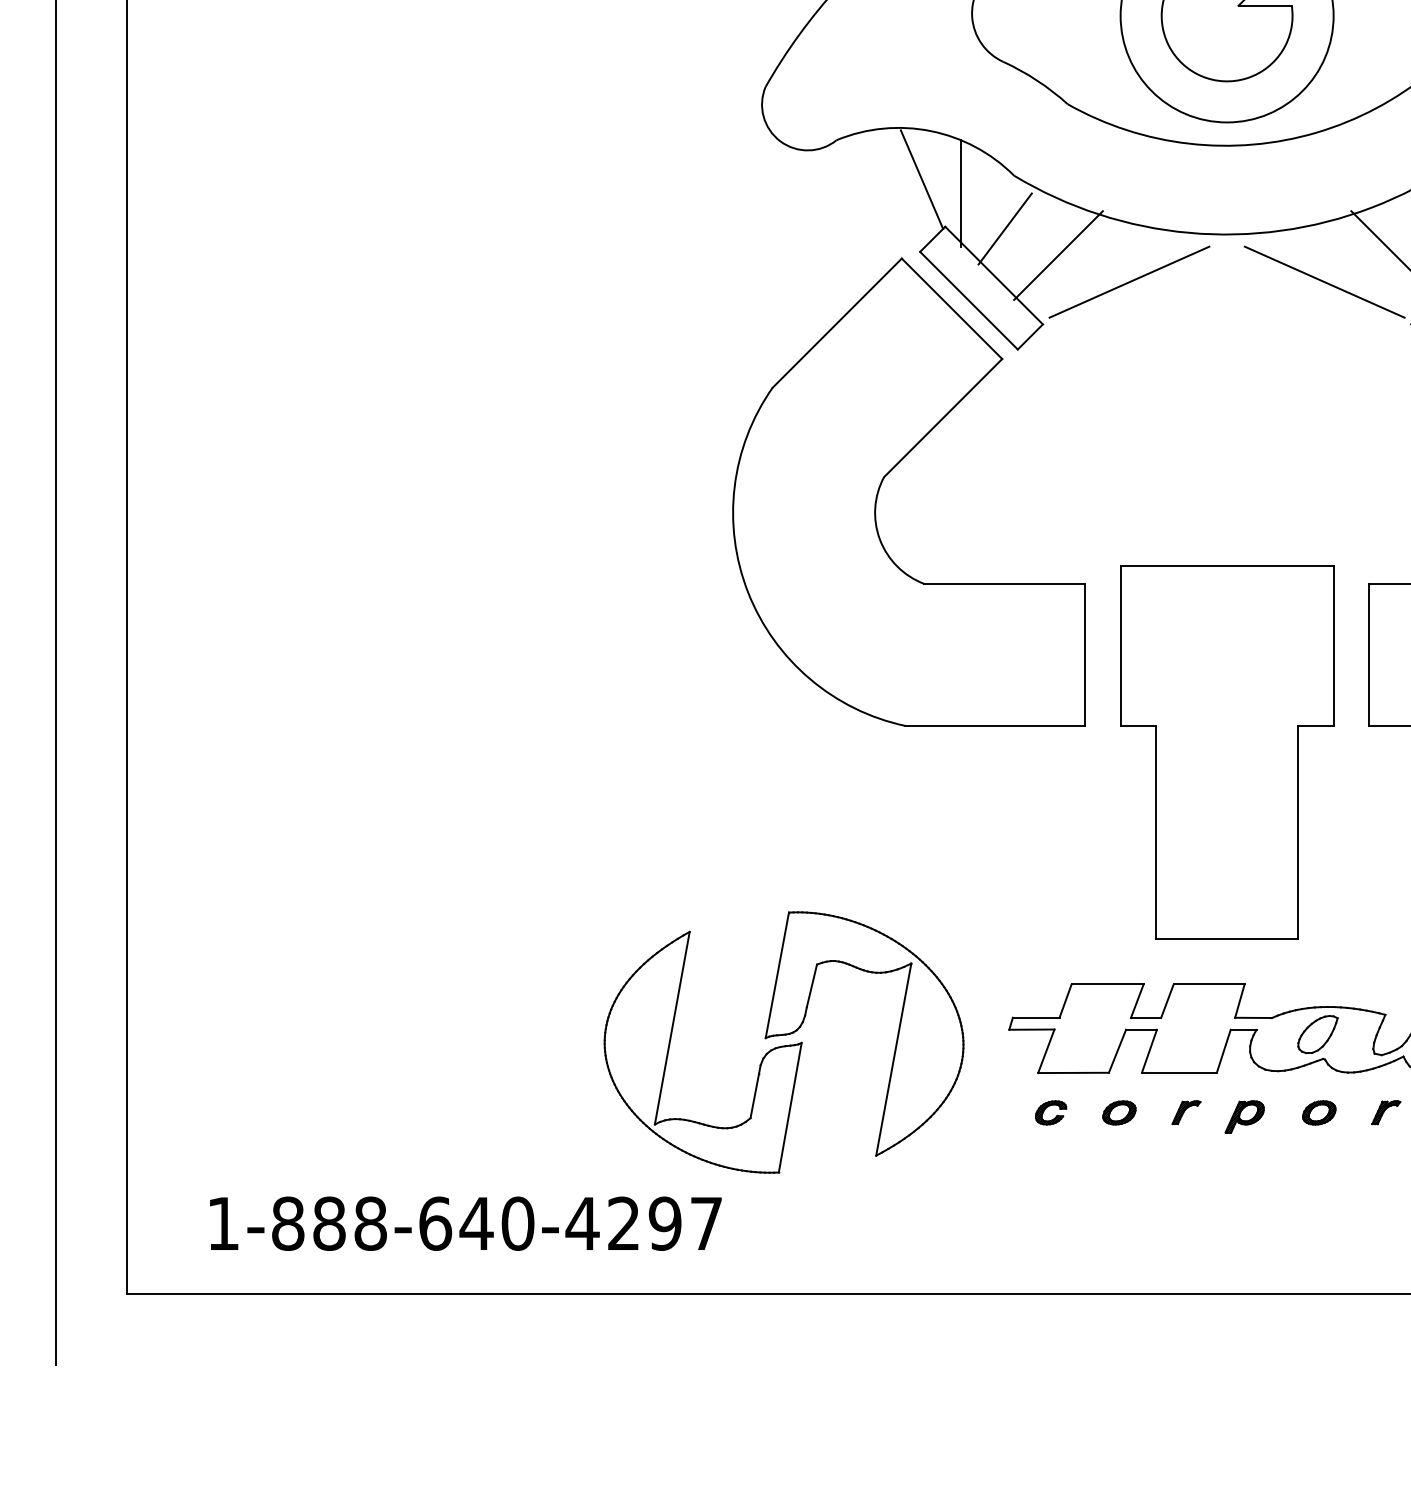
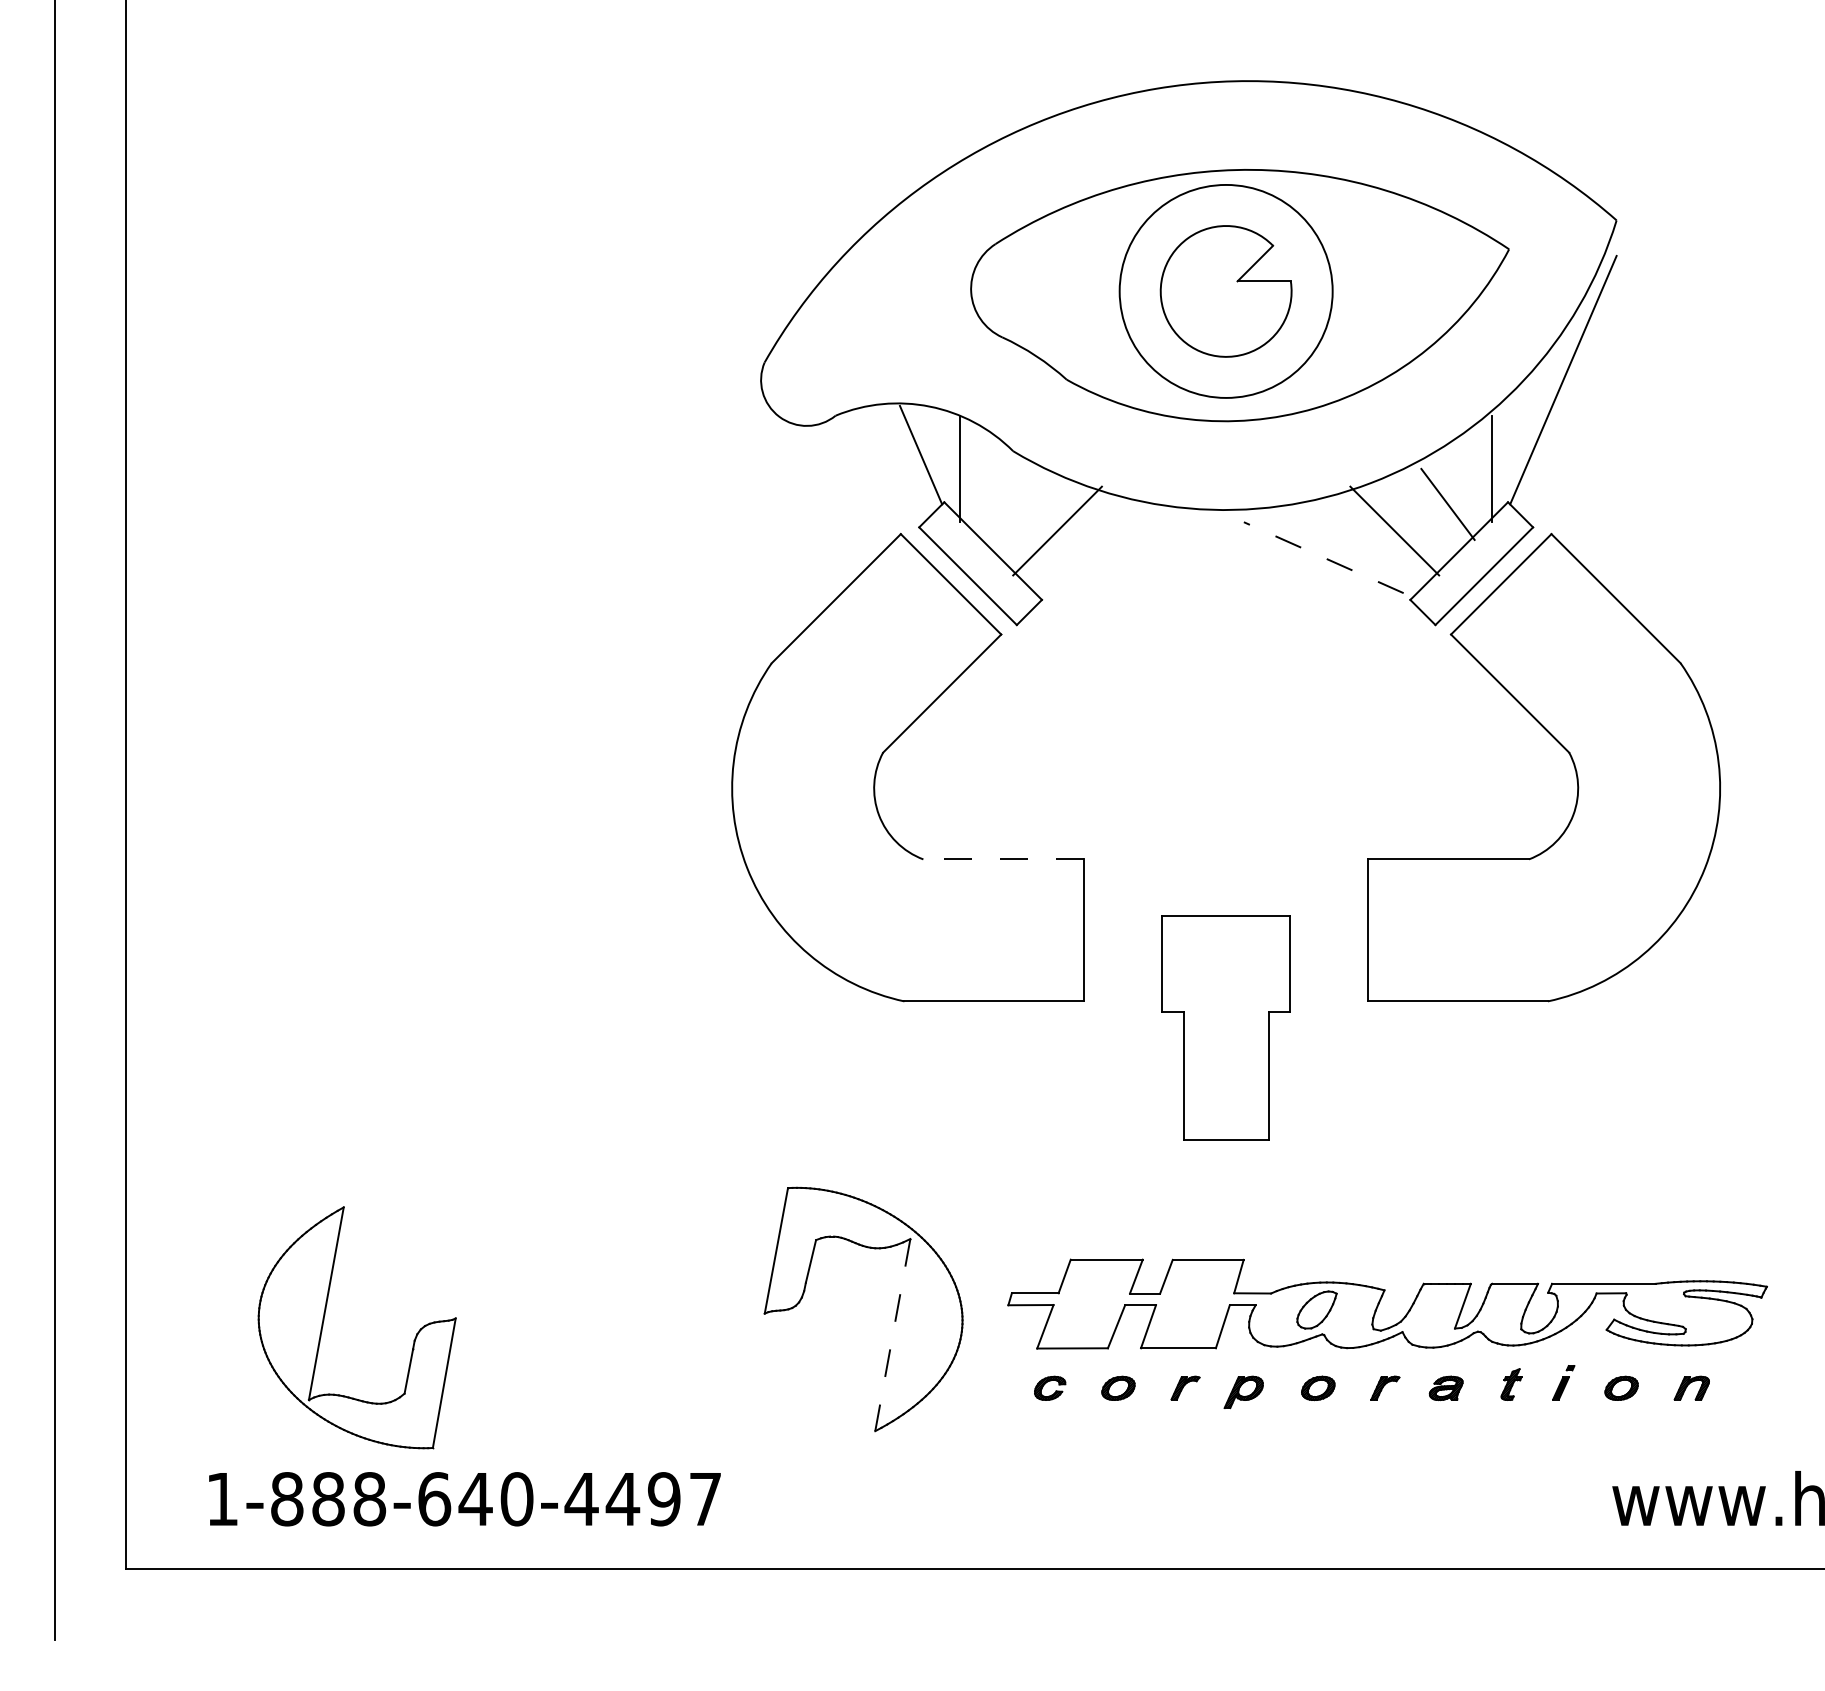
line: (1004, 228) -> (1003, 503), removed
line: (1129, 282) -> (1128, 557), removed
line: (1324, 282) -> (1323, 557), solid -> dashed
line: (1004, 584) -> (1003, 859), solid -> dashed
part: (1227, 752) -> (1226, 1027), size x0.6
part: (670, 1045) -> (324, 1320), moved
line: (893, 1060) -> (892, 1335), solid -> dashed
text: (623, 1223) -> (622, 1498), 1-888-640-4297 -> 1-888-640-4497

